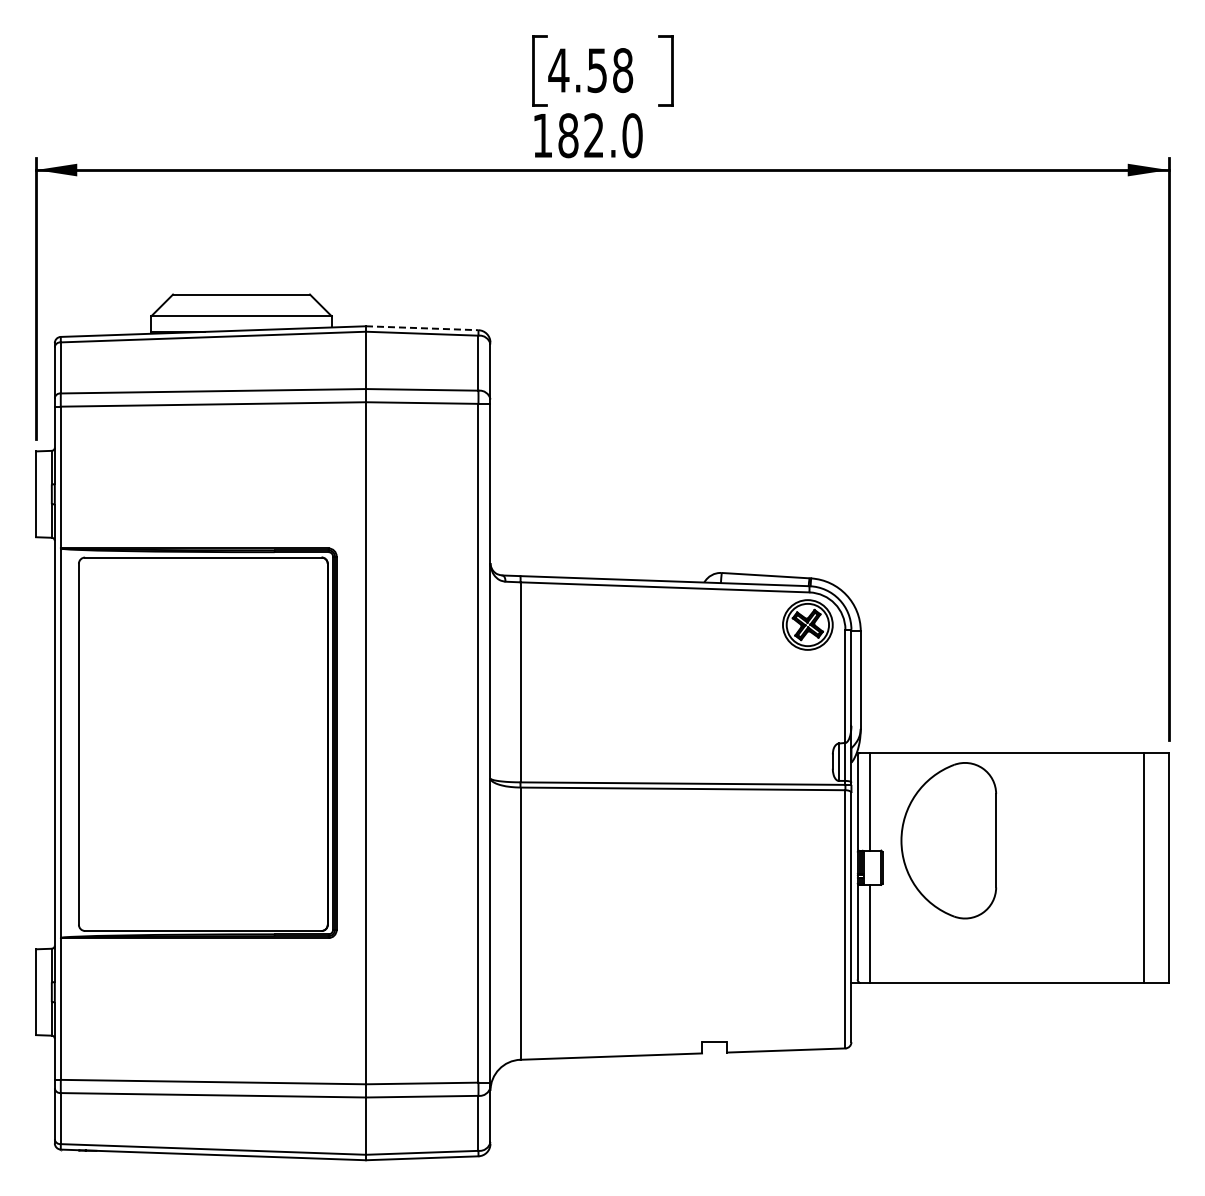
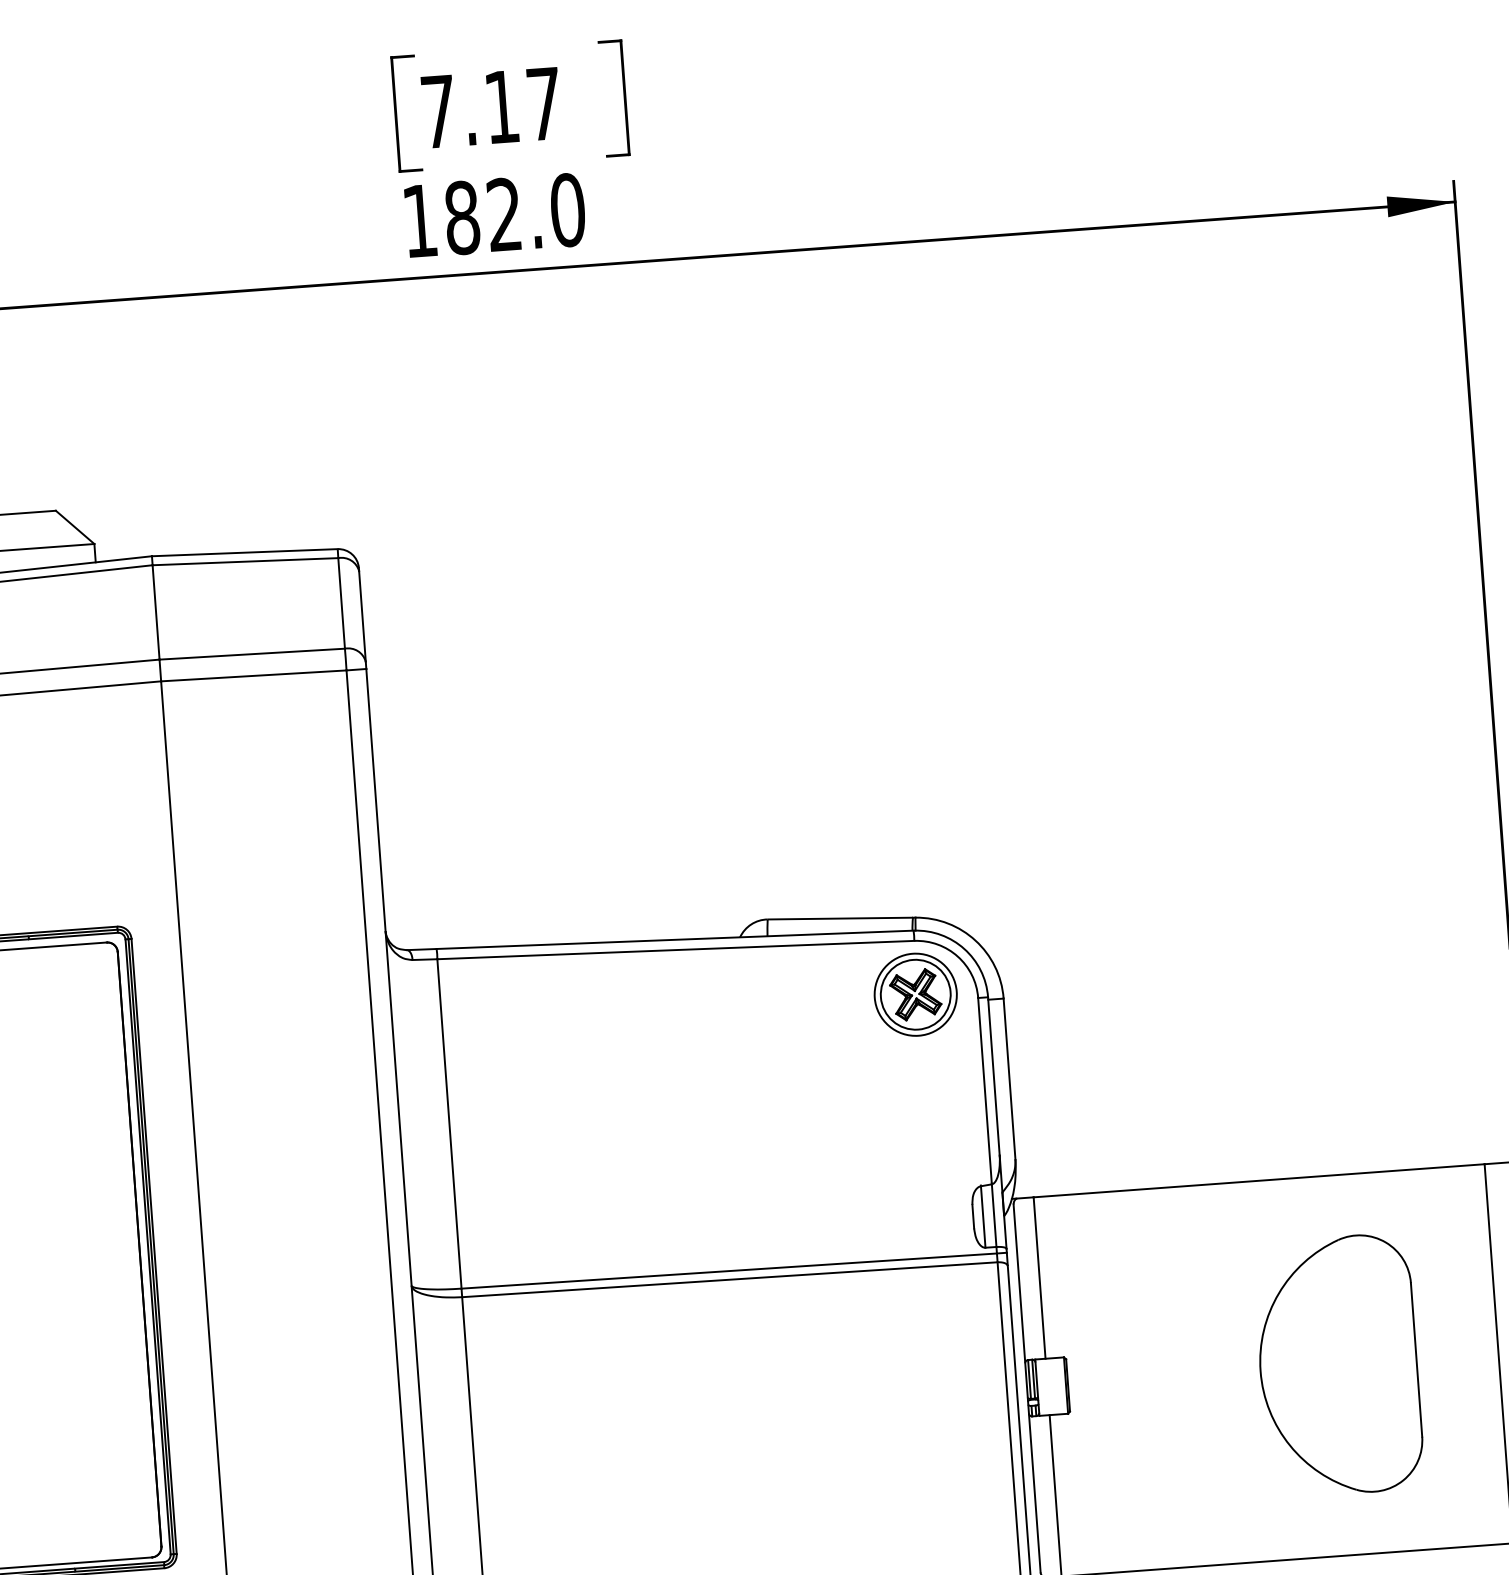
text: (590, 70) -> (490, 107), 4.58 -> 7.17
line: (422, 328) -> (245, 553), dashed -> solid
part: (948, 840) -> (1338, 1365), moved

